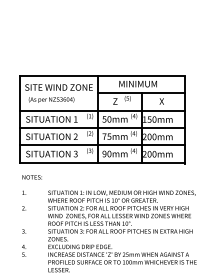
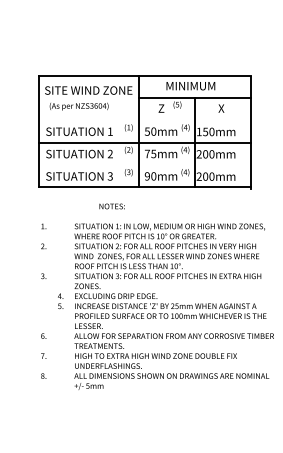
line: (102, 110) -> (144, 120), removed
line: (102, 145) -> (144, 165), removed
text: (31, 177) -> (111, 206), moved
text: (23, 250) -> (60, 301), moved

